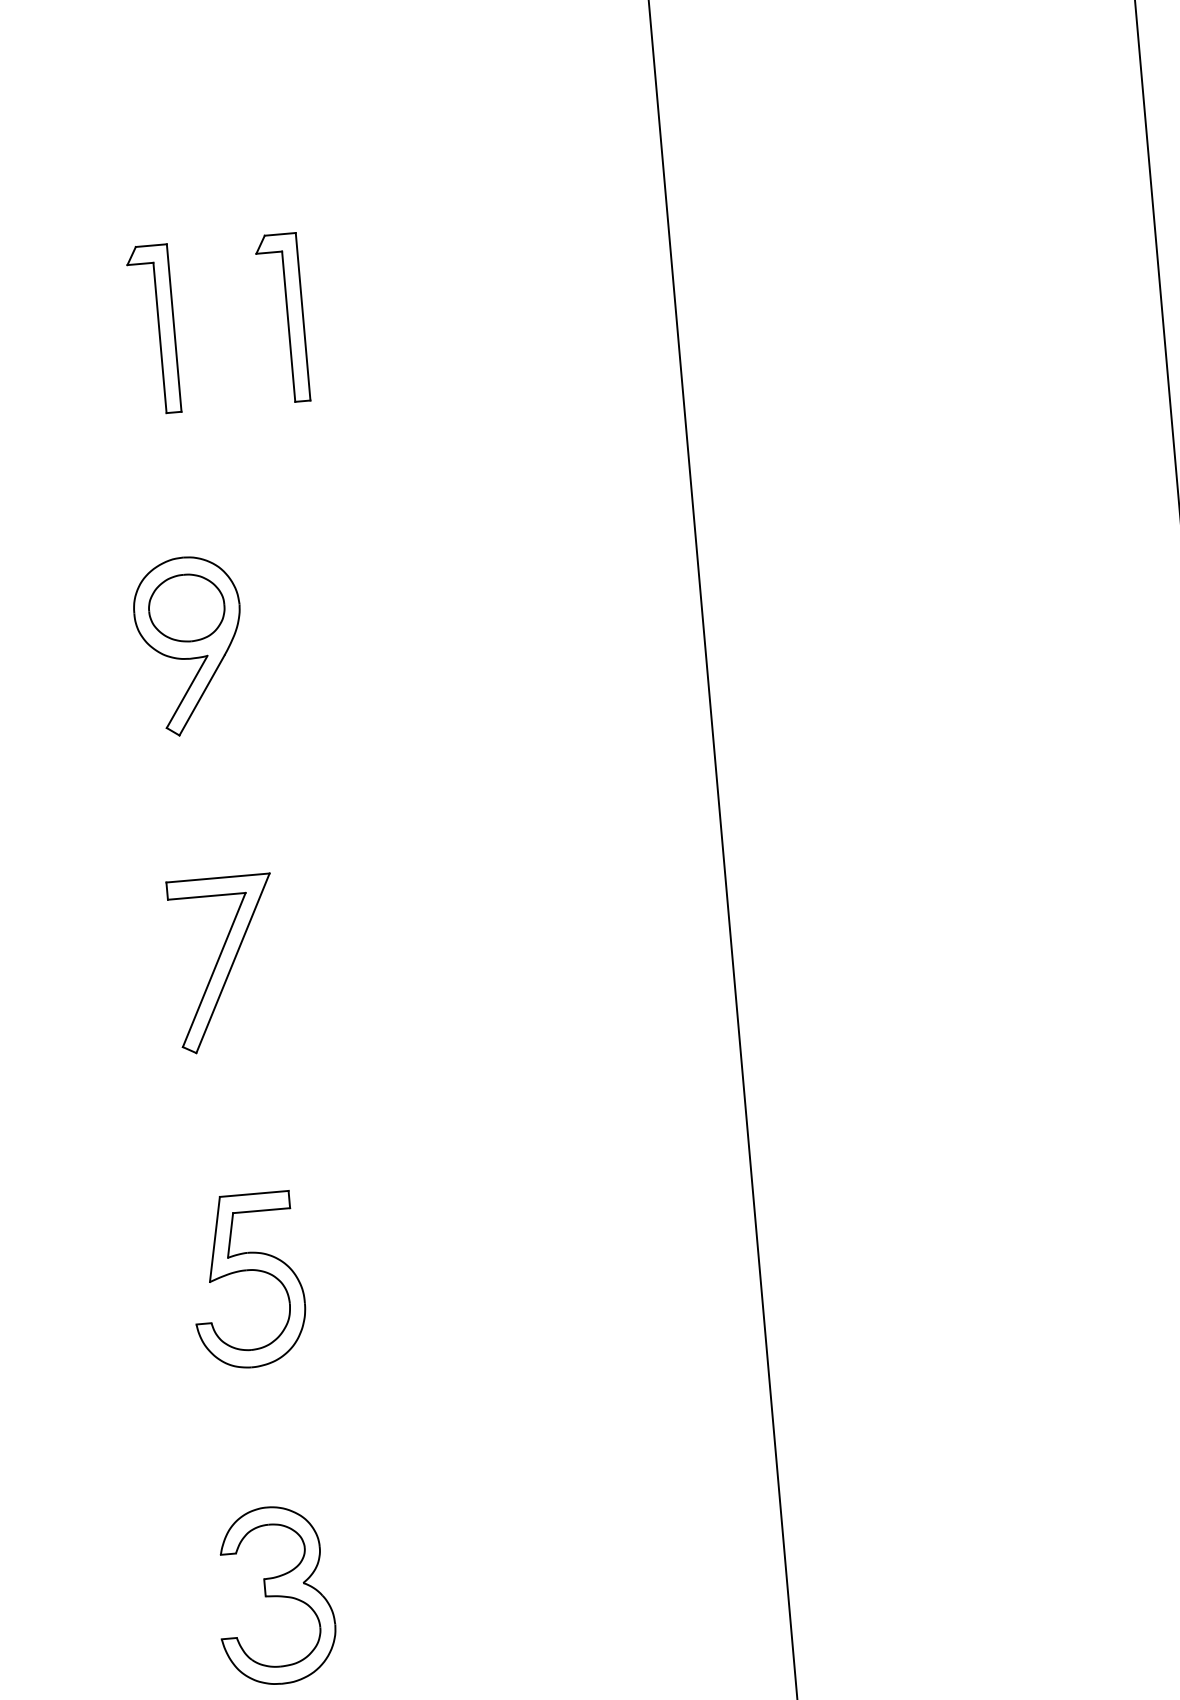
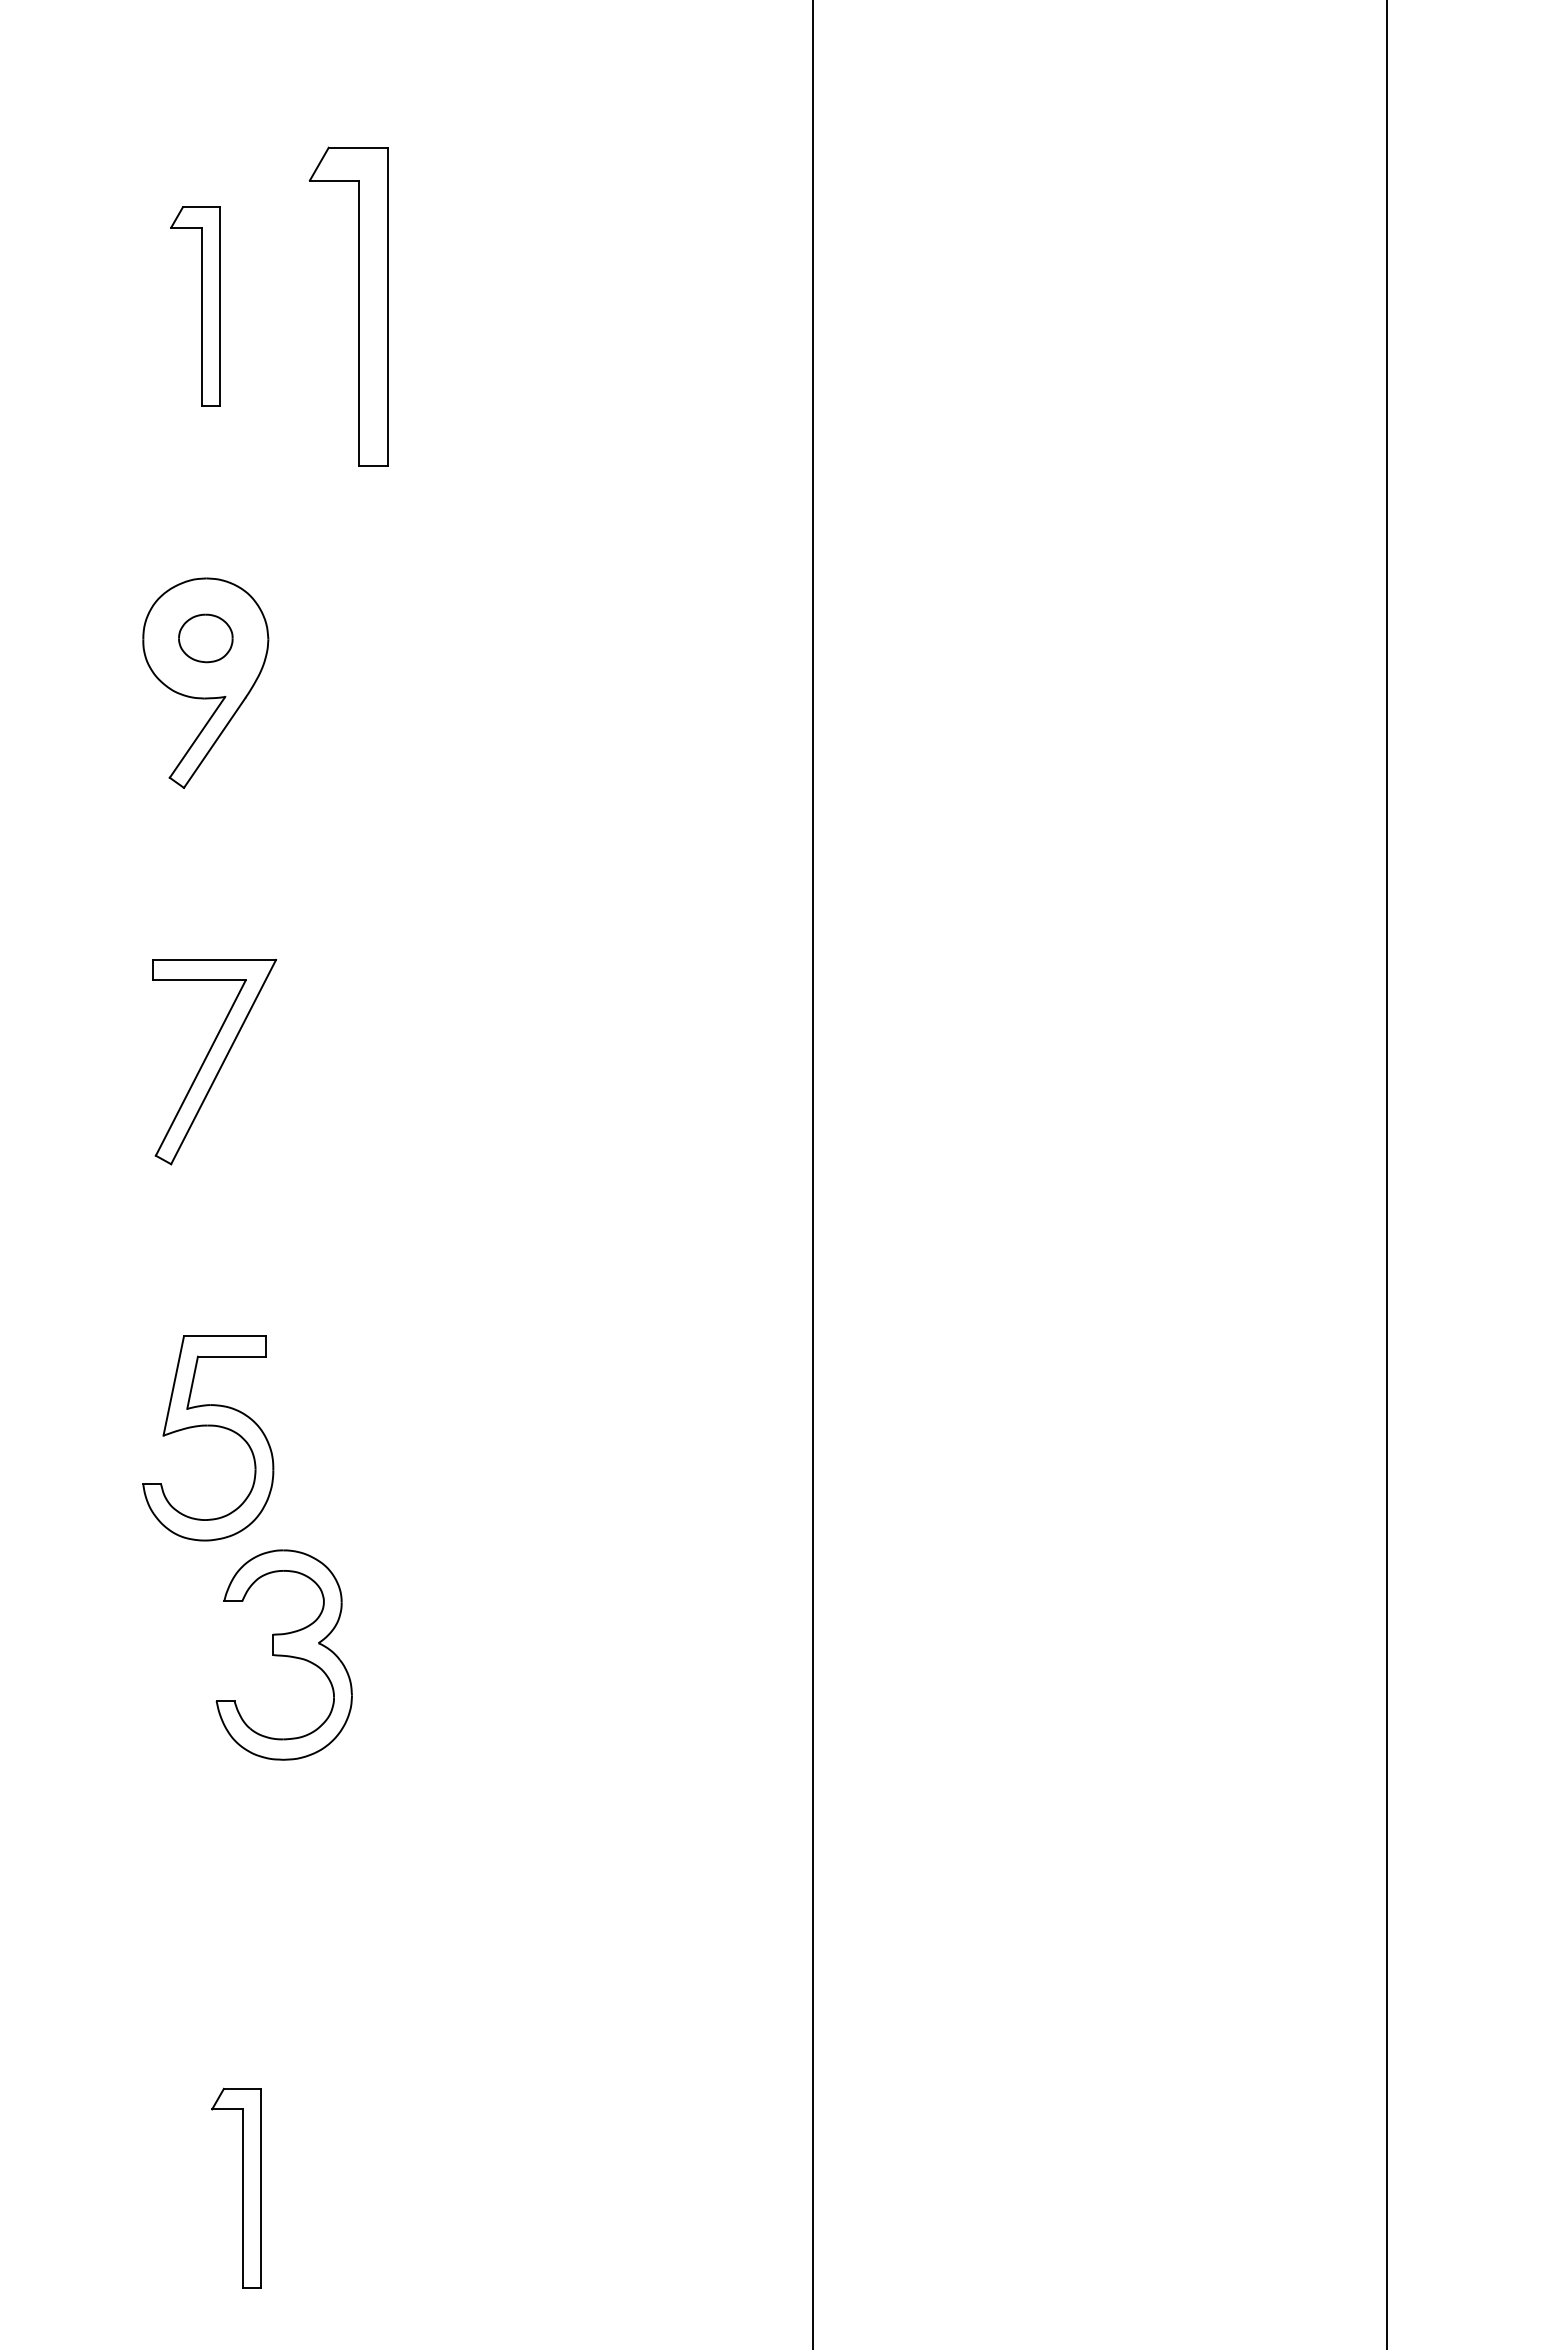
part: (282, 318) -> (348, 306), size x1.6
part: (186, 608) -> (205, 638), size x0.6
part: (274, 1595) -> (283, 1654), moved

